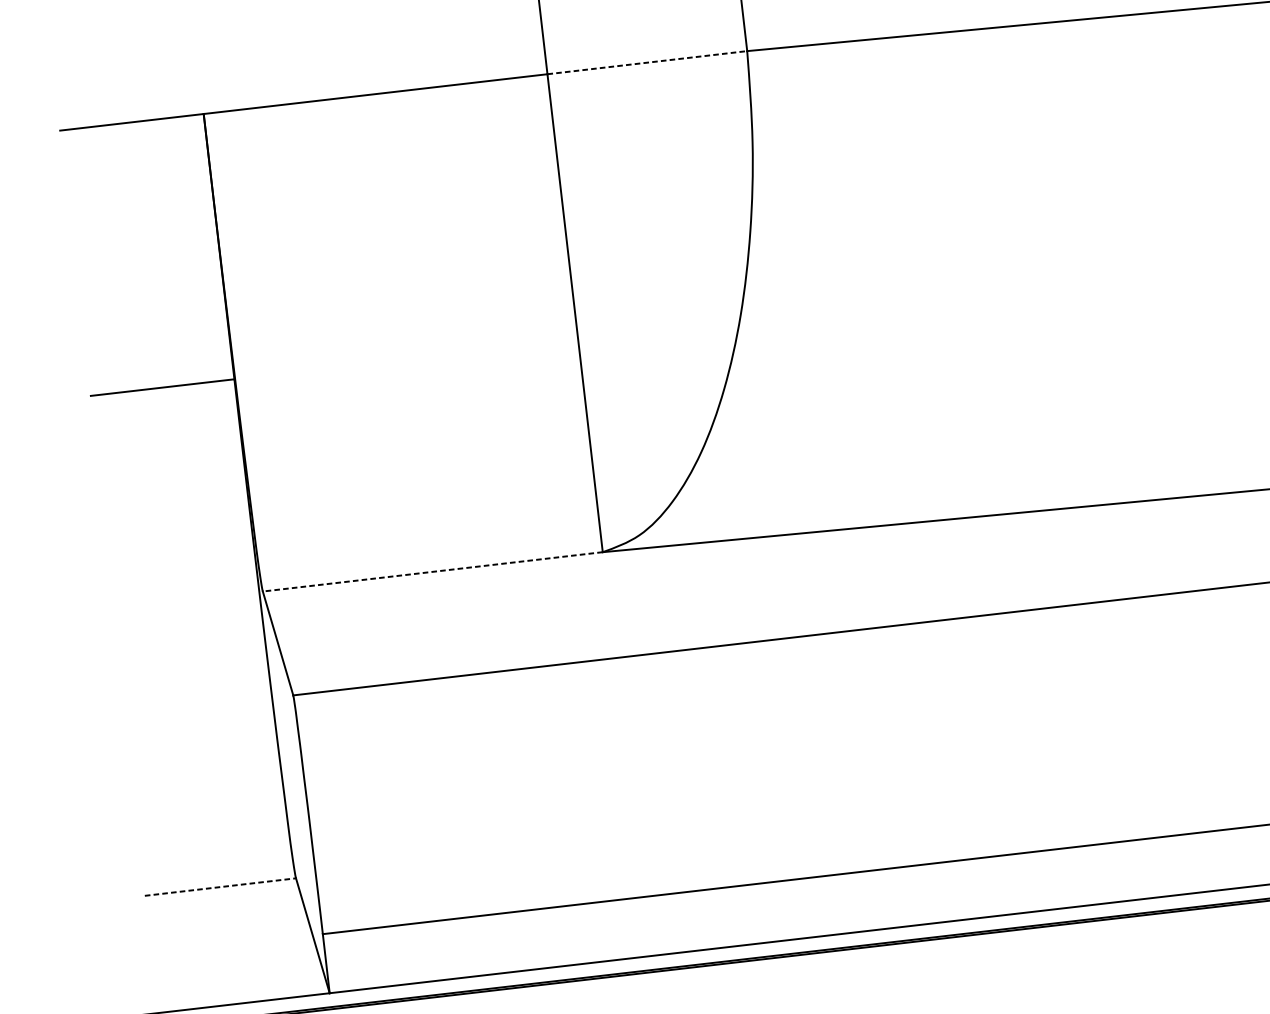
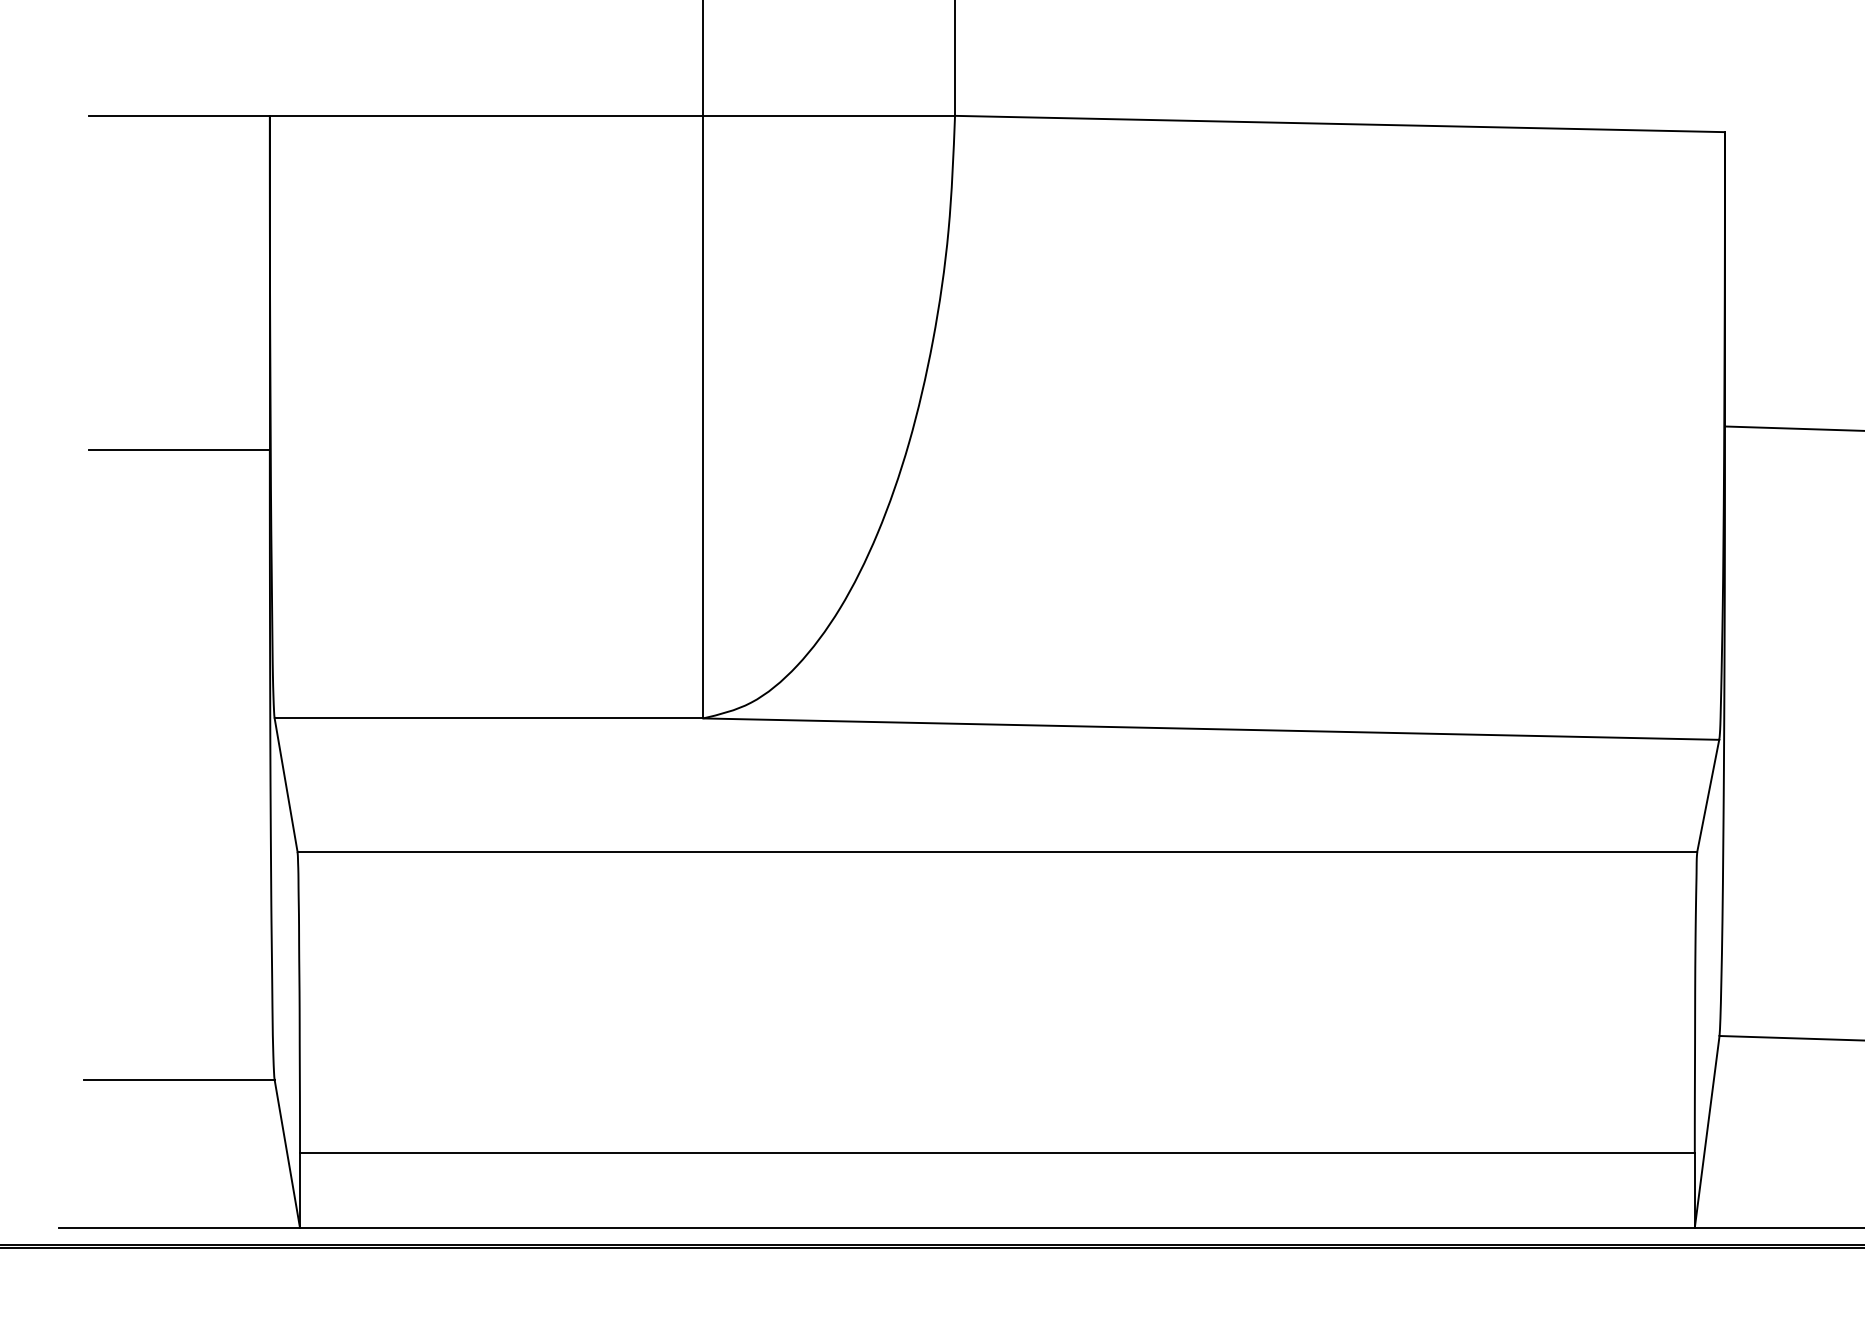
line: (647, 62) -> (829, 115), dashed -> solid
line: (432, 571) -> (488, 718), dashed -> solid
line: (220, 887) -> (179, 1080), dashed -> solid

